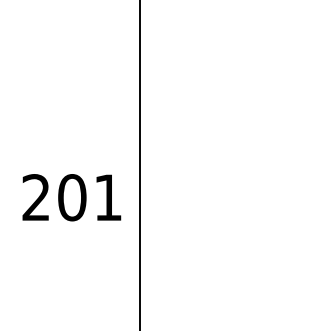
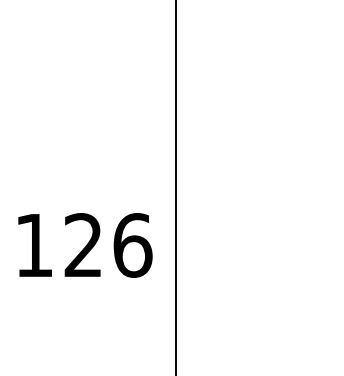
text: (72, 197) -> (83, 245), 201 -> 126

